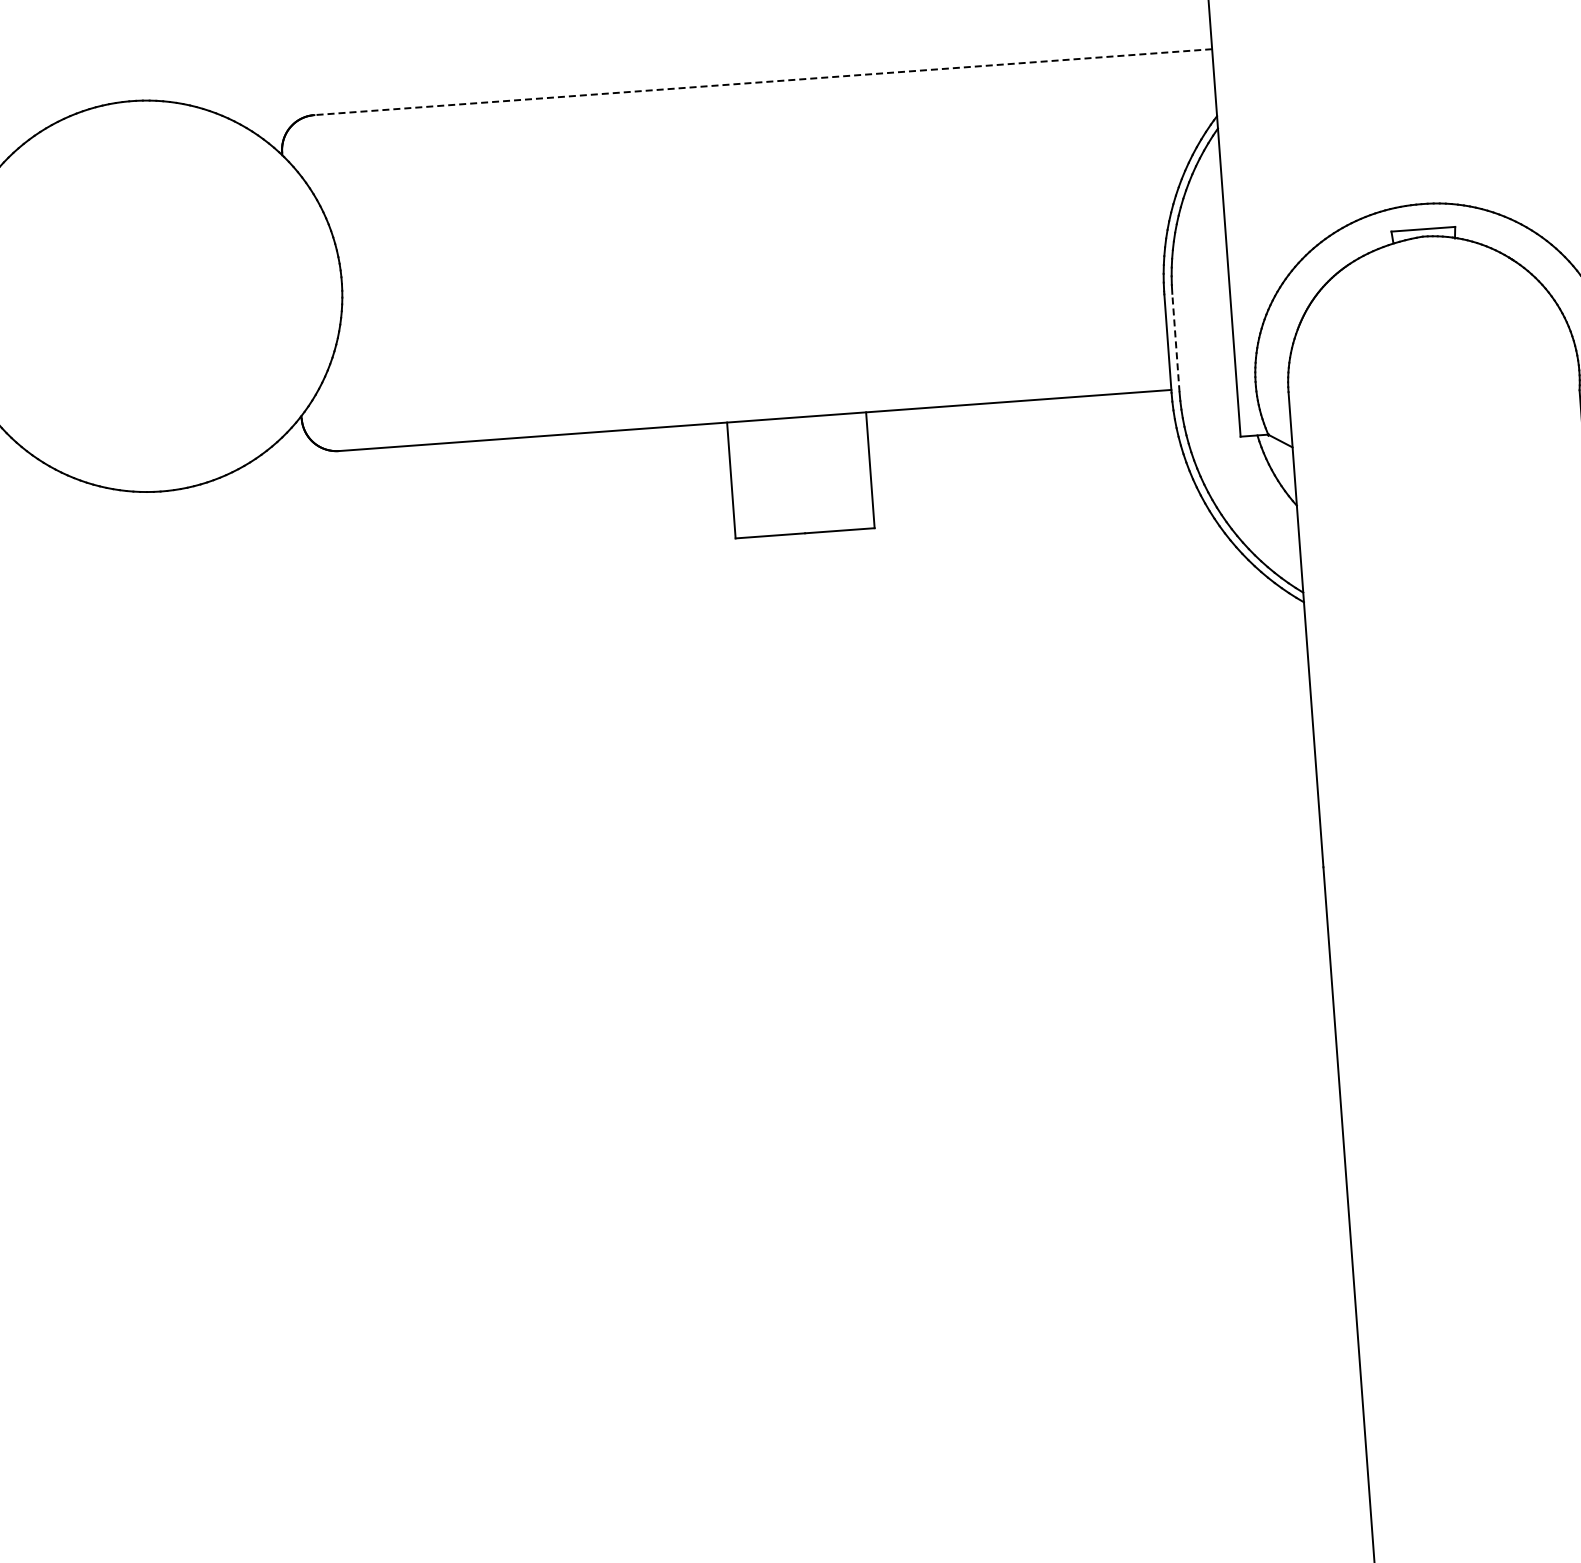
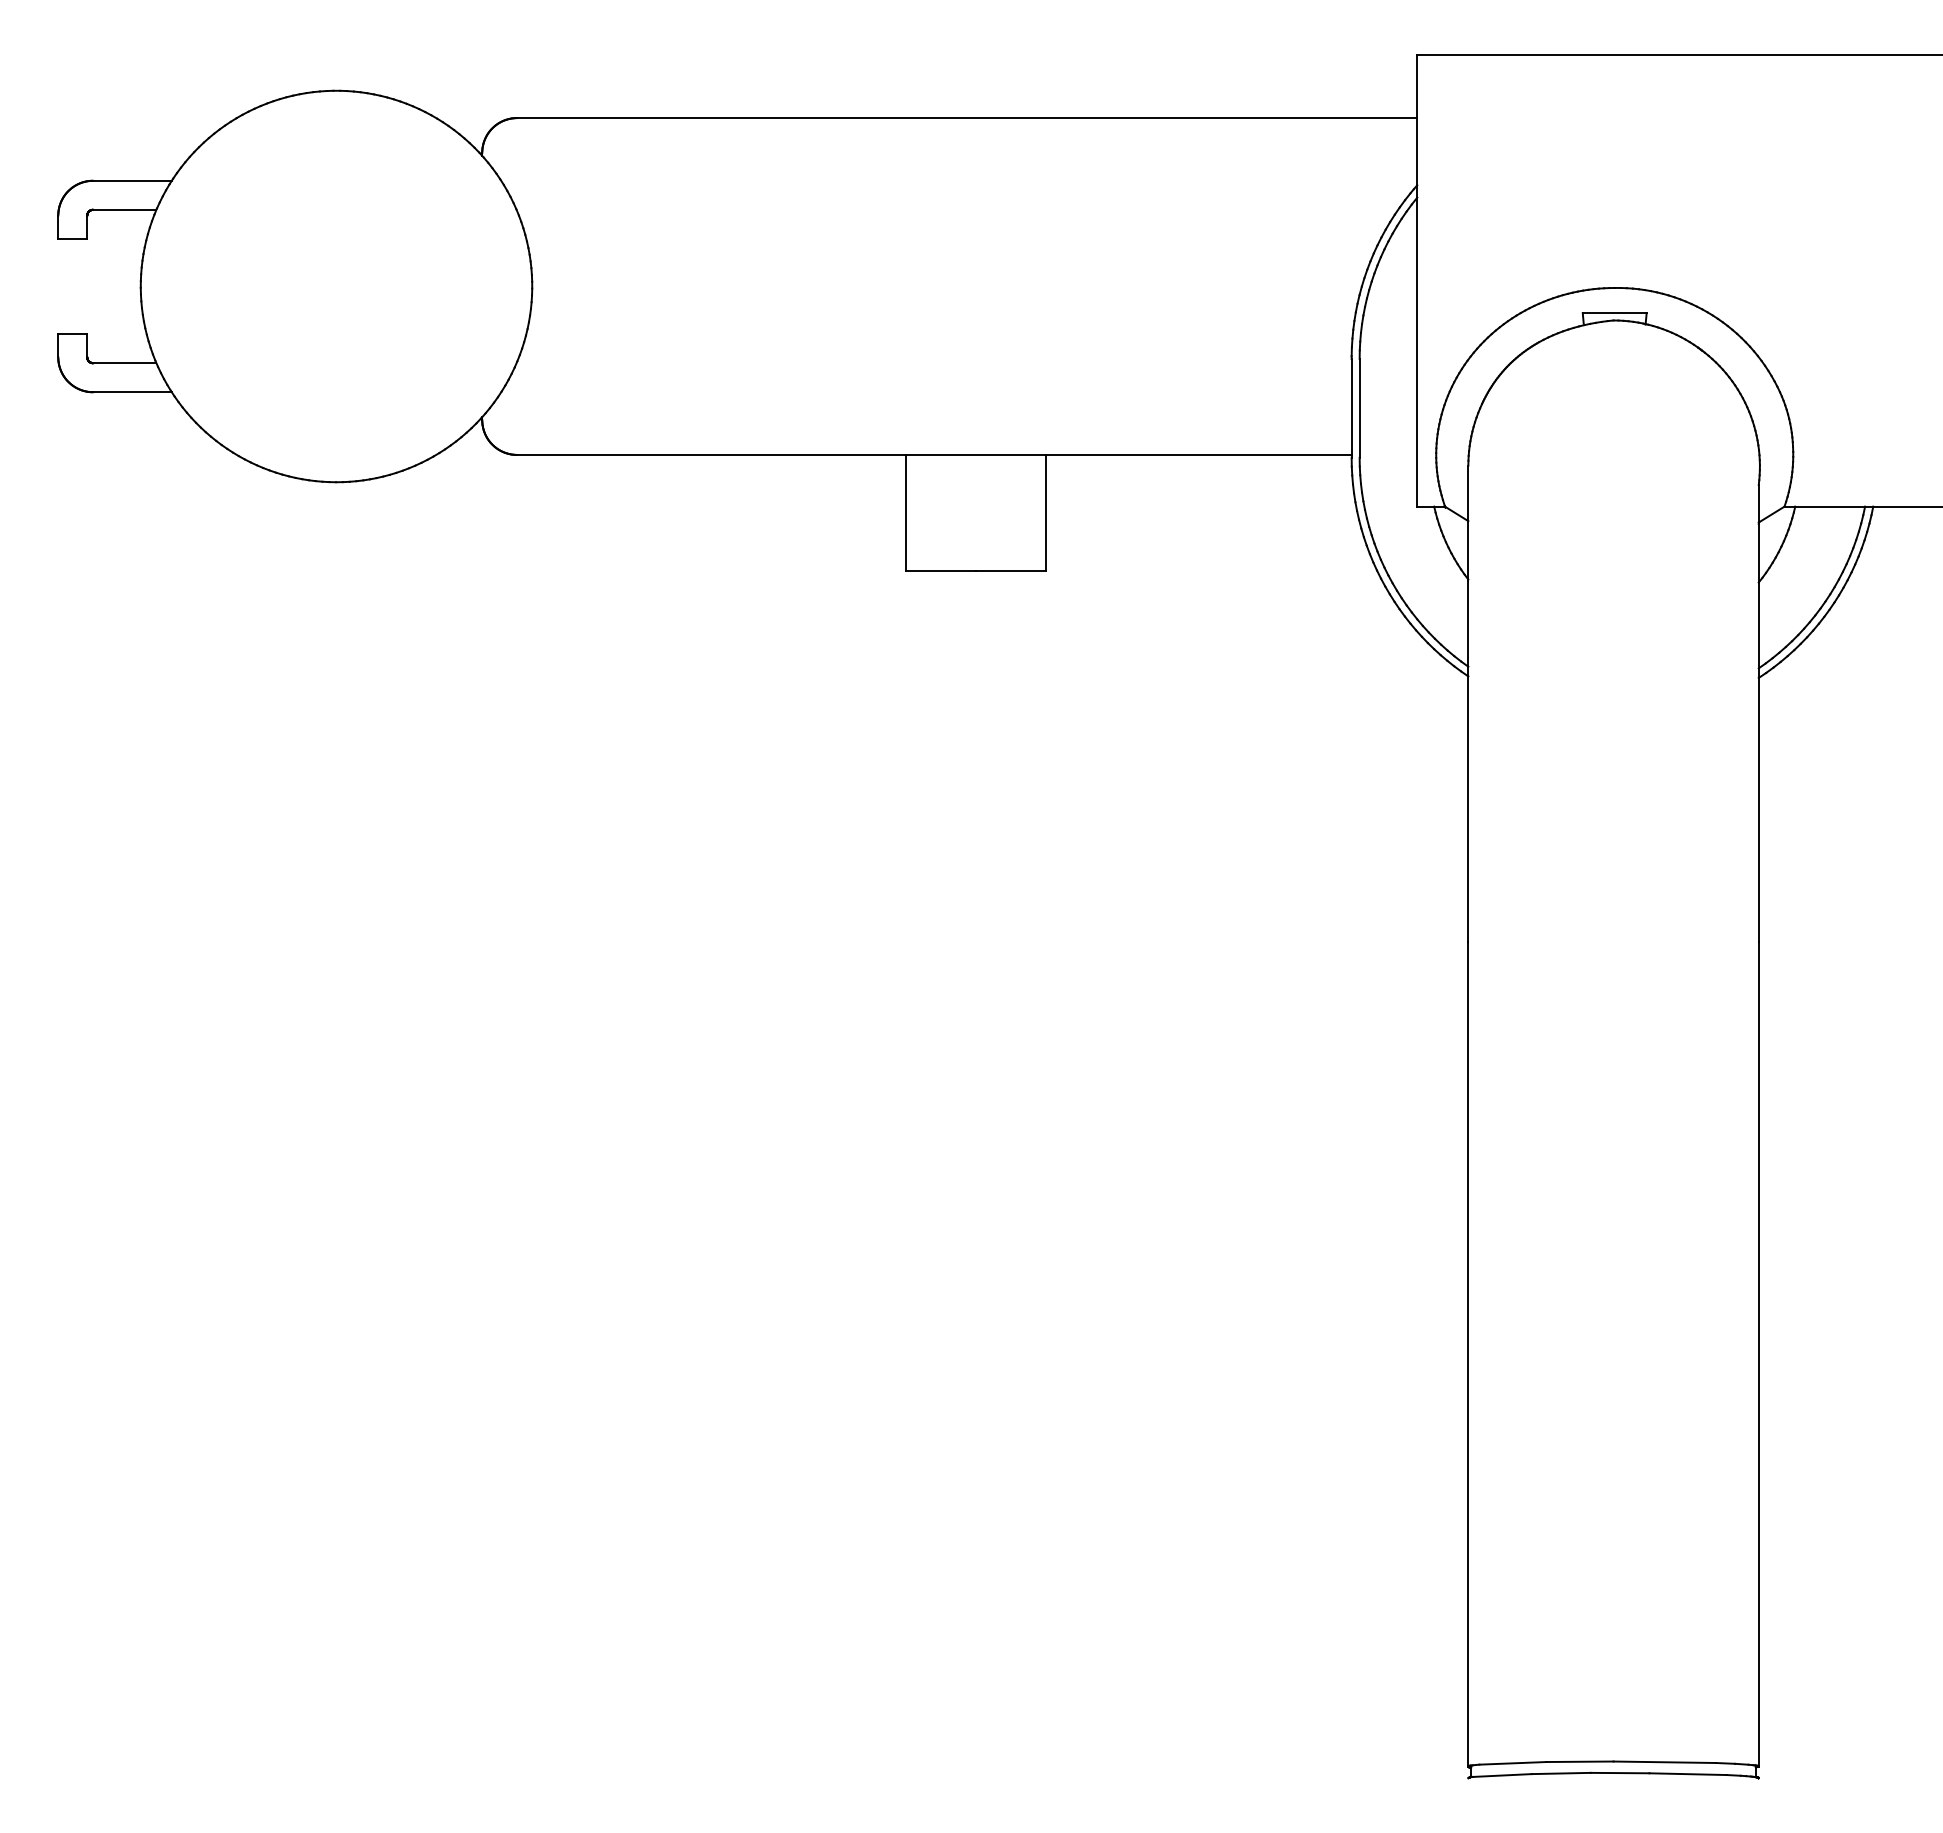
line: (762, 82) -> (966, 118), dashed -> solid
line: (1175, 342) -> (1359, 407), dashed -> solid

